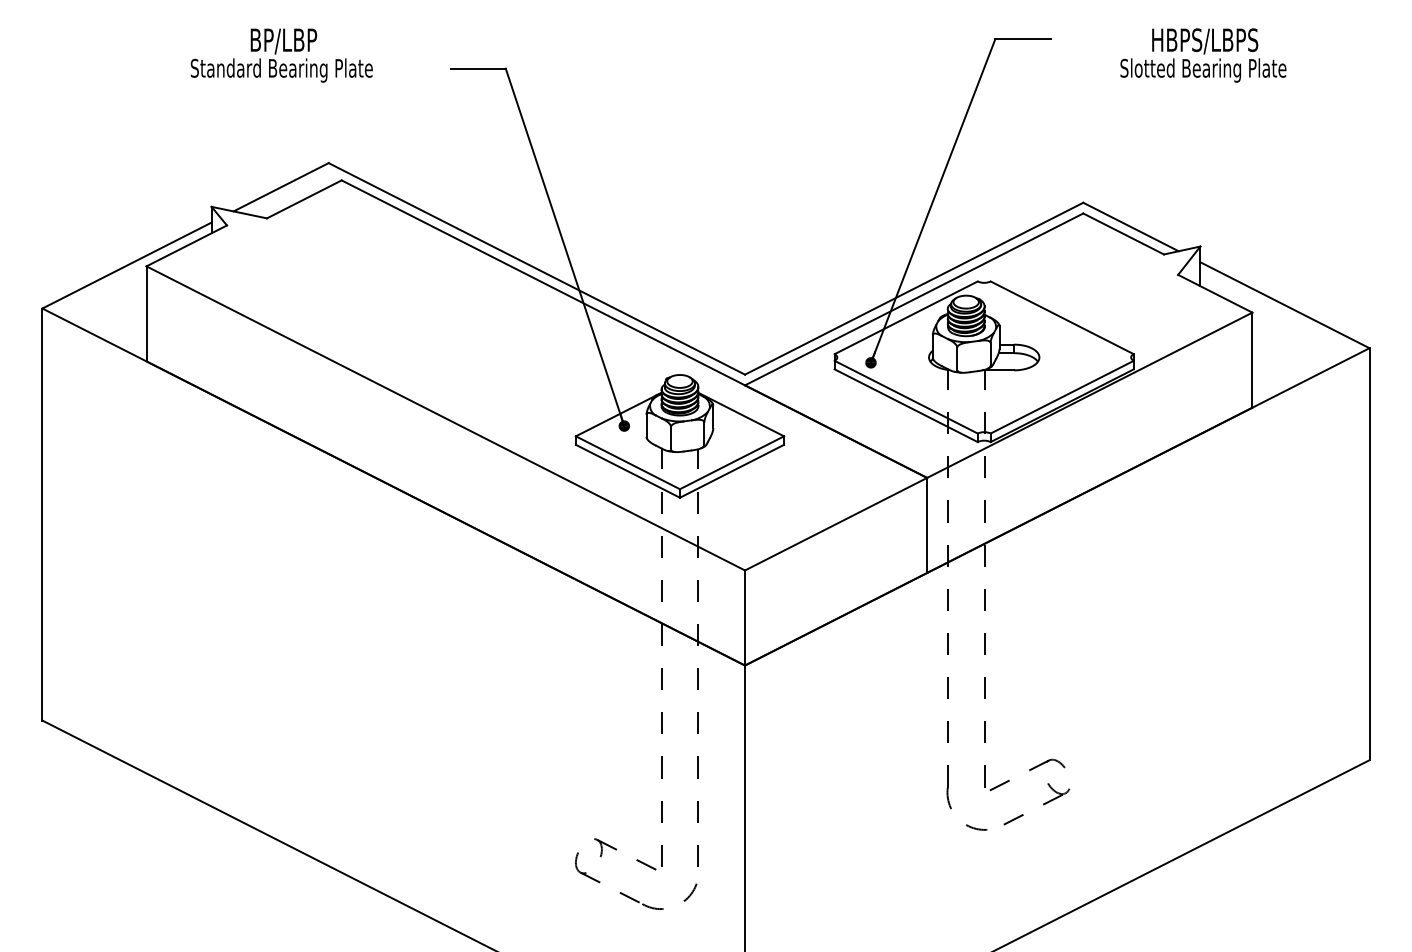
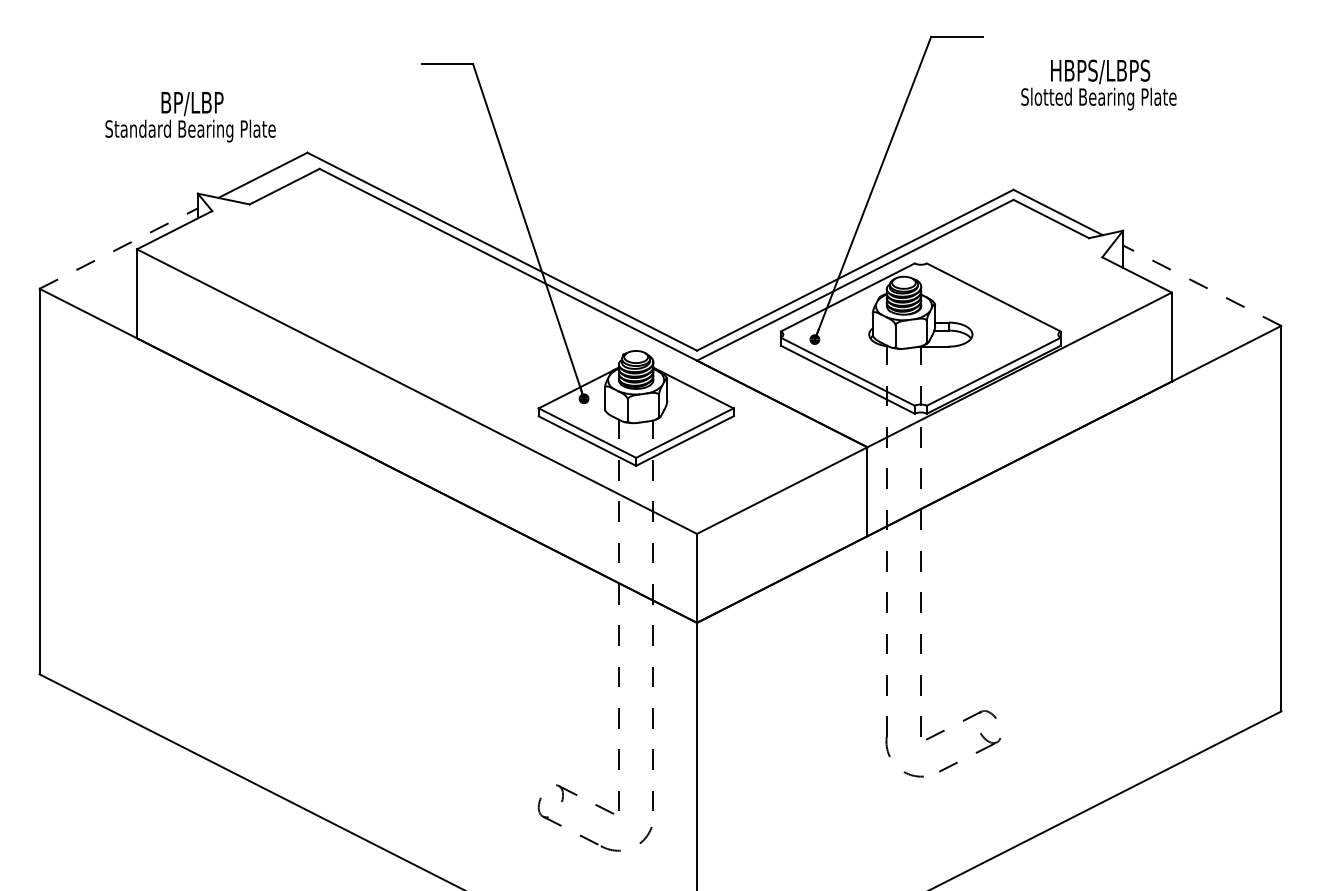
text: (1202, 54) -> (1098, 84), moved
text: (281, 56) -> (190, 117), moved
line: (126, 265) -> (118, 248), solid -> dashed
line: (1285, 305) -> (1202, 285), solid -> dashed

